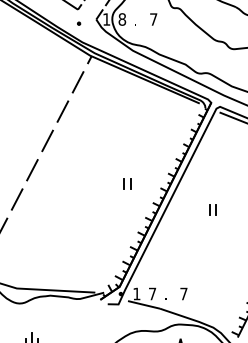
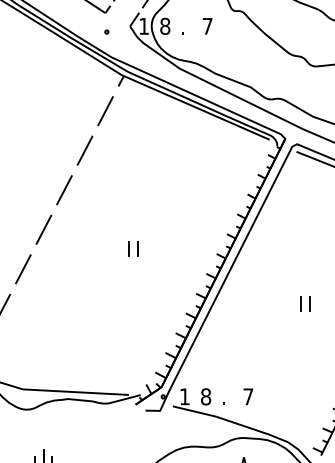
part: (127, 183) -> (133, 247), moved
part: (212, 209) -> (304, 303), moved
text: (152, 293) -> (205, 396), 7 -> 8

